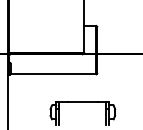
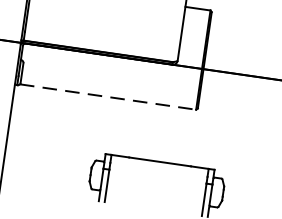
line: (53, 74) -> (107, 97), solid -> dashed

